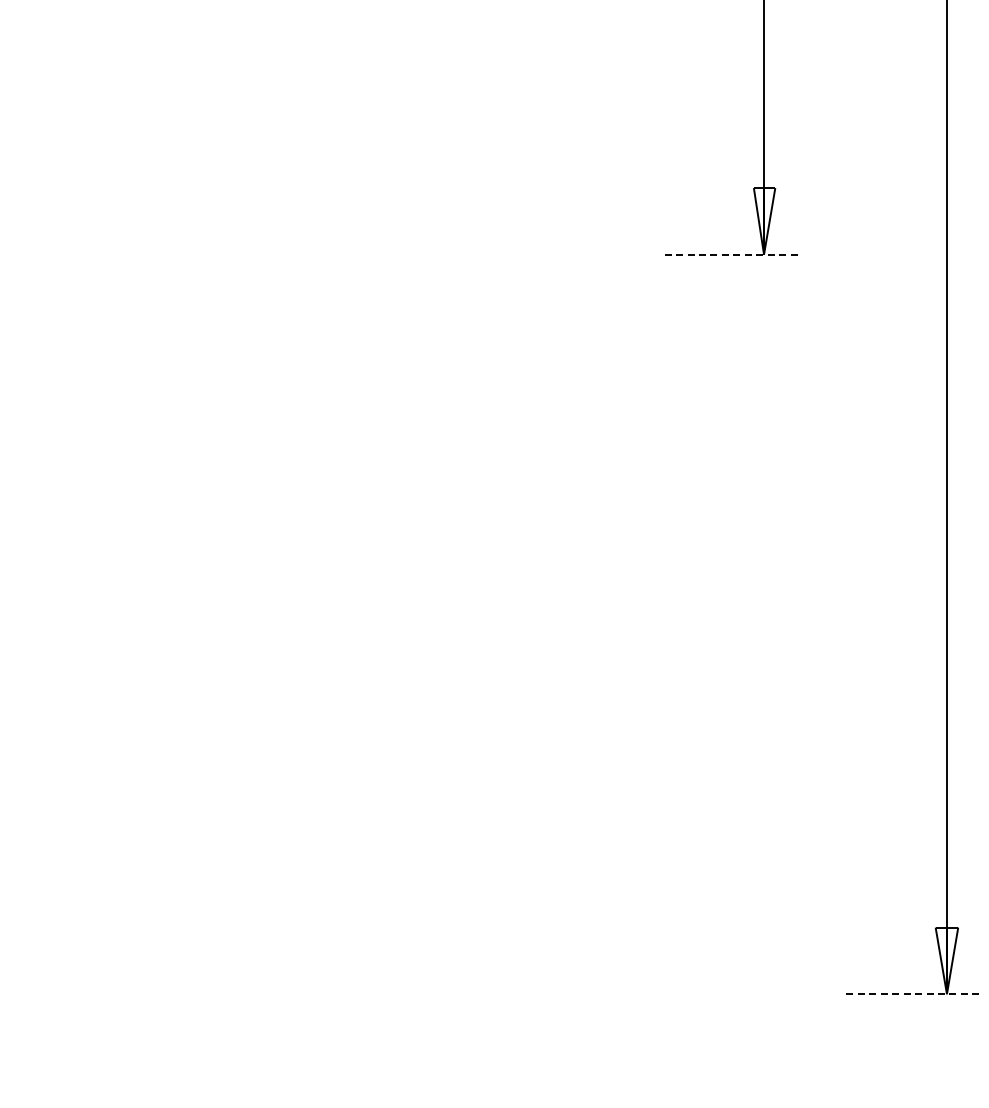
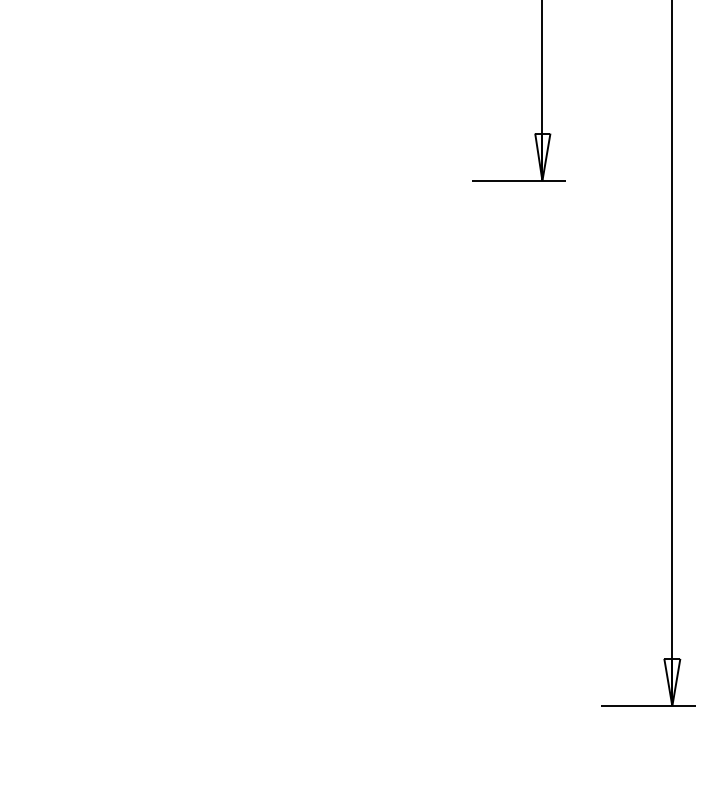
line: (731, 254) -> (519, 180), dashed -> solid
line: (914, 994) -> (649, 706), dashed -> solid

